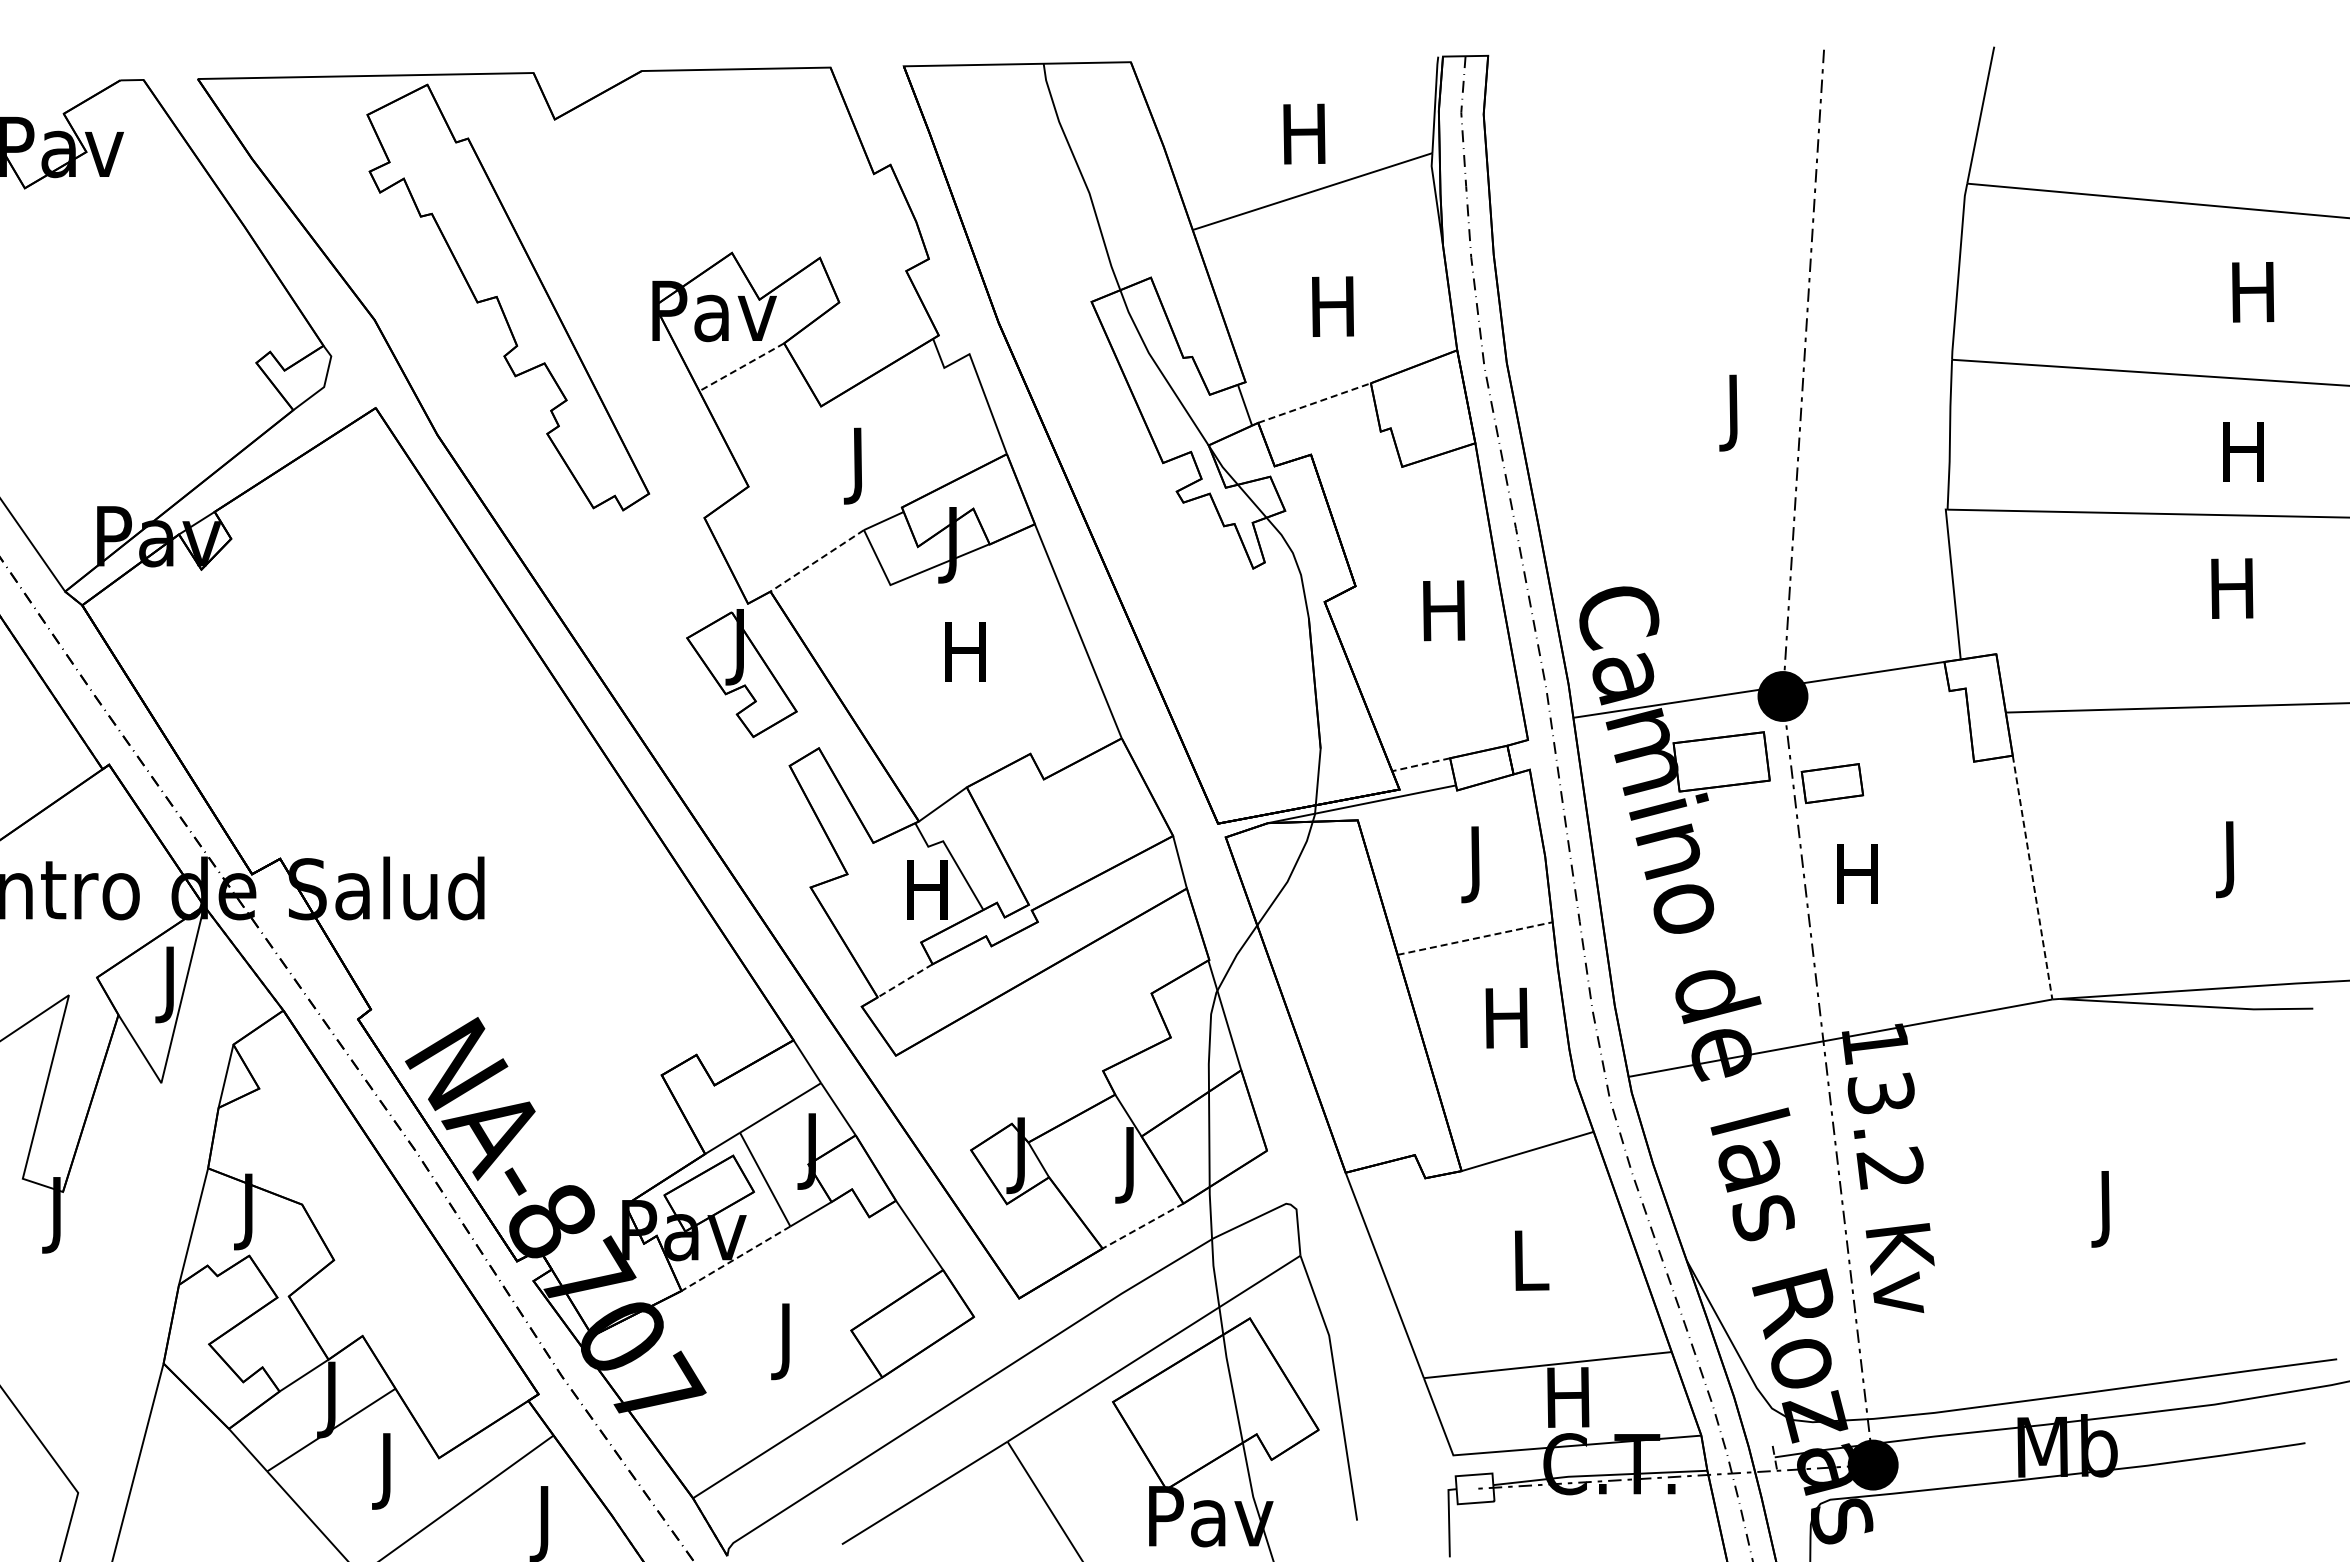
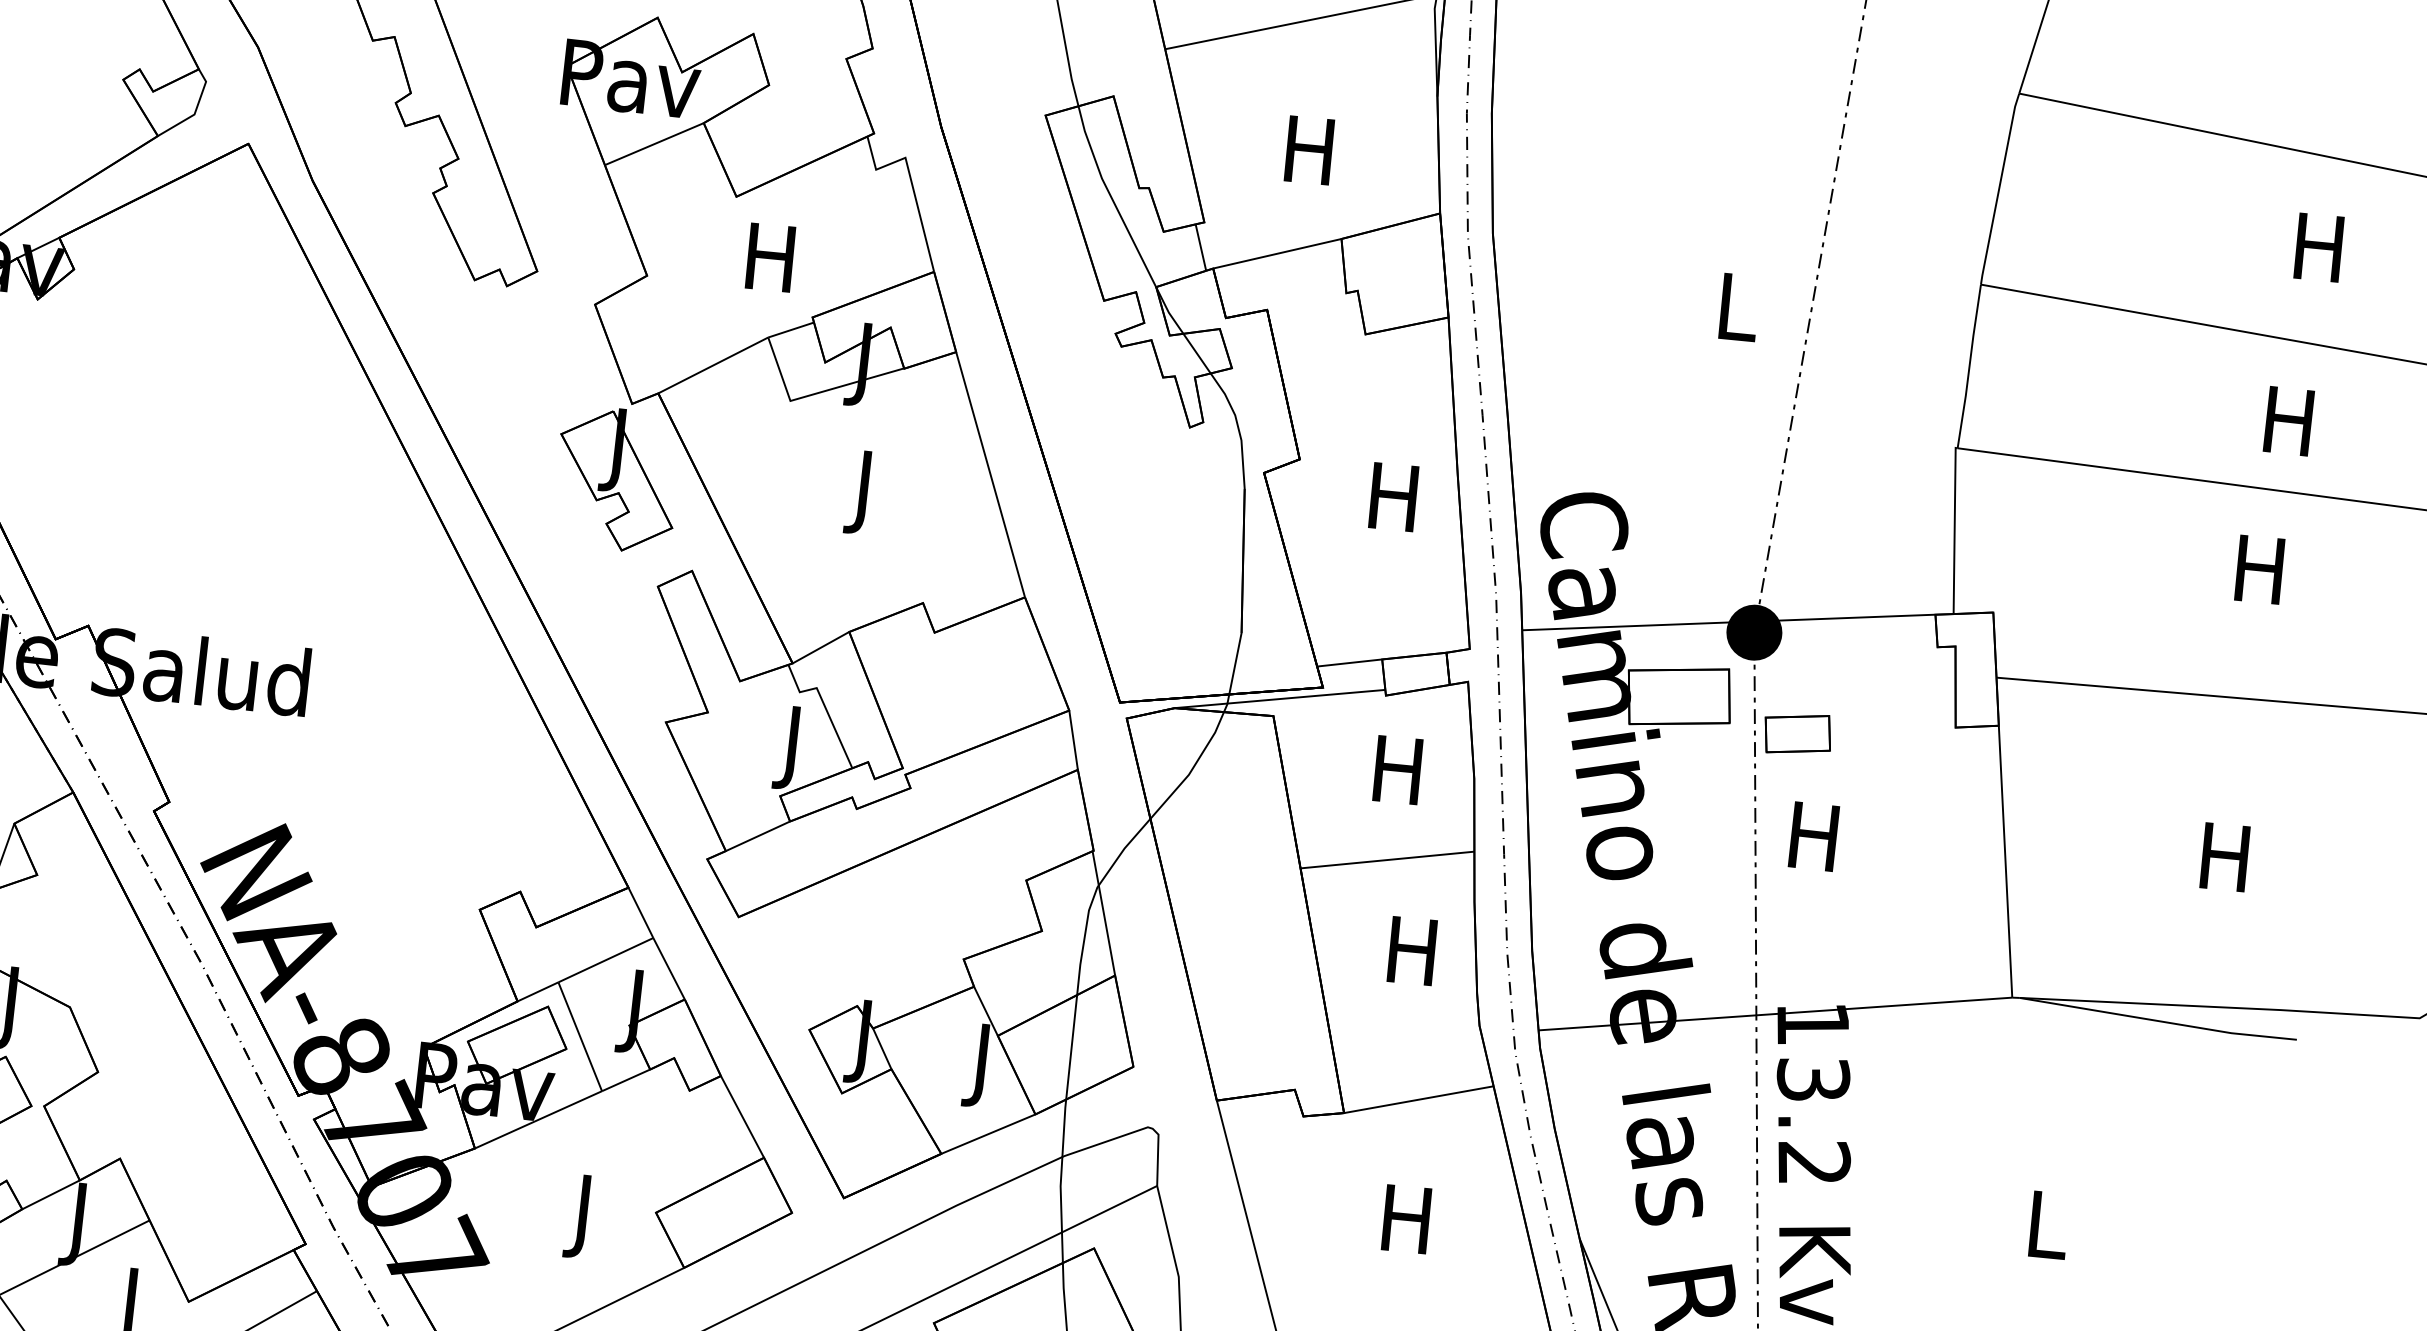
line: (741, 367) -> (654, 144), dashed -> solid
line: (1314, 403) -> (1277, 254), dashed -> solid
text: (1736, 412) -> (1738, 315), J -> L
text: (857, 465) -> (769, 265), J -> H
line: (817, 560) -> (713, 365), dashed -> solid
text: (965, 660) -> (863, 492), H -> J
line: (1421, 764) -> (1350, 662), dashed -> solid
text: (2230, 859) -> (2224, 866), J -> H
text: (1475, 864) -> (1396, 778), J -> H
line: (2032, 878) -> (2005, 862), dashed -> solid
text: (927, 897) -> (792, 747), H -> J
line: (1475, 938) -> (1387, 859), dashed -> solid
line: (904, 981) -> (757, 836), dashed -> solid
text: (2108, 1209) -> (2047, 1234), J -> L
line: (1142, 1226) -> (987, 1134), dashed -> solid
line: (735, 1258) -> (538, 1119), dashed -> solid
text: (1528, 1260) -> (1406, 1219), L -> H

